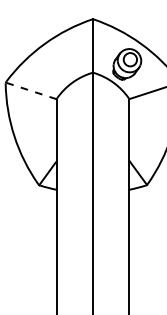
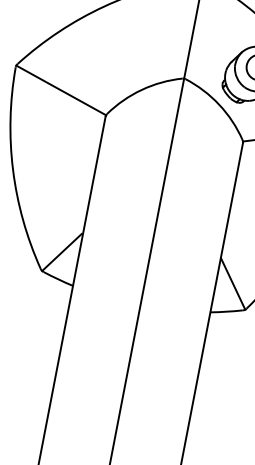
line: (31, 90) -> (61, 89), dashed -> solid

